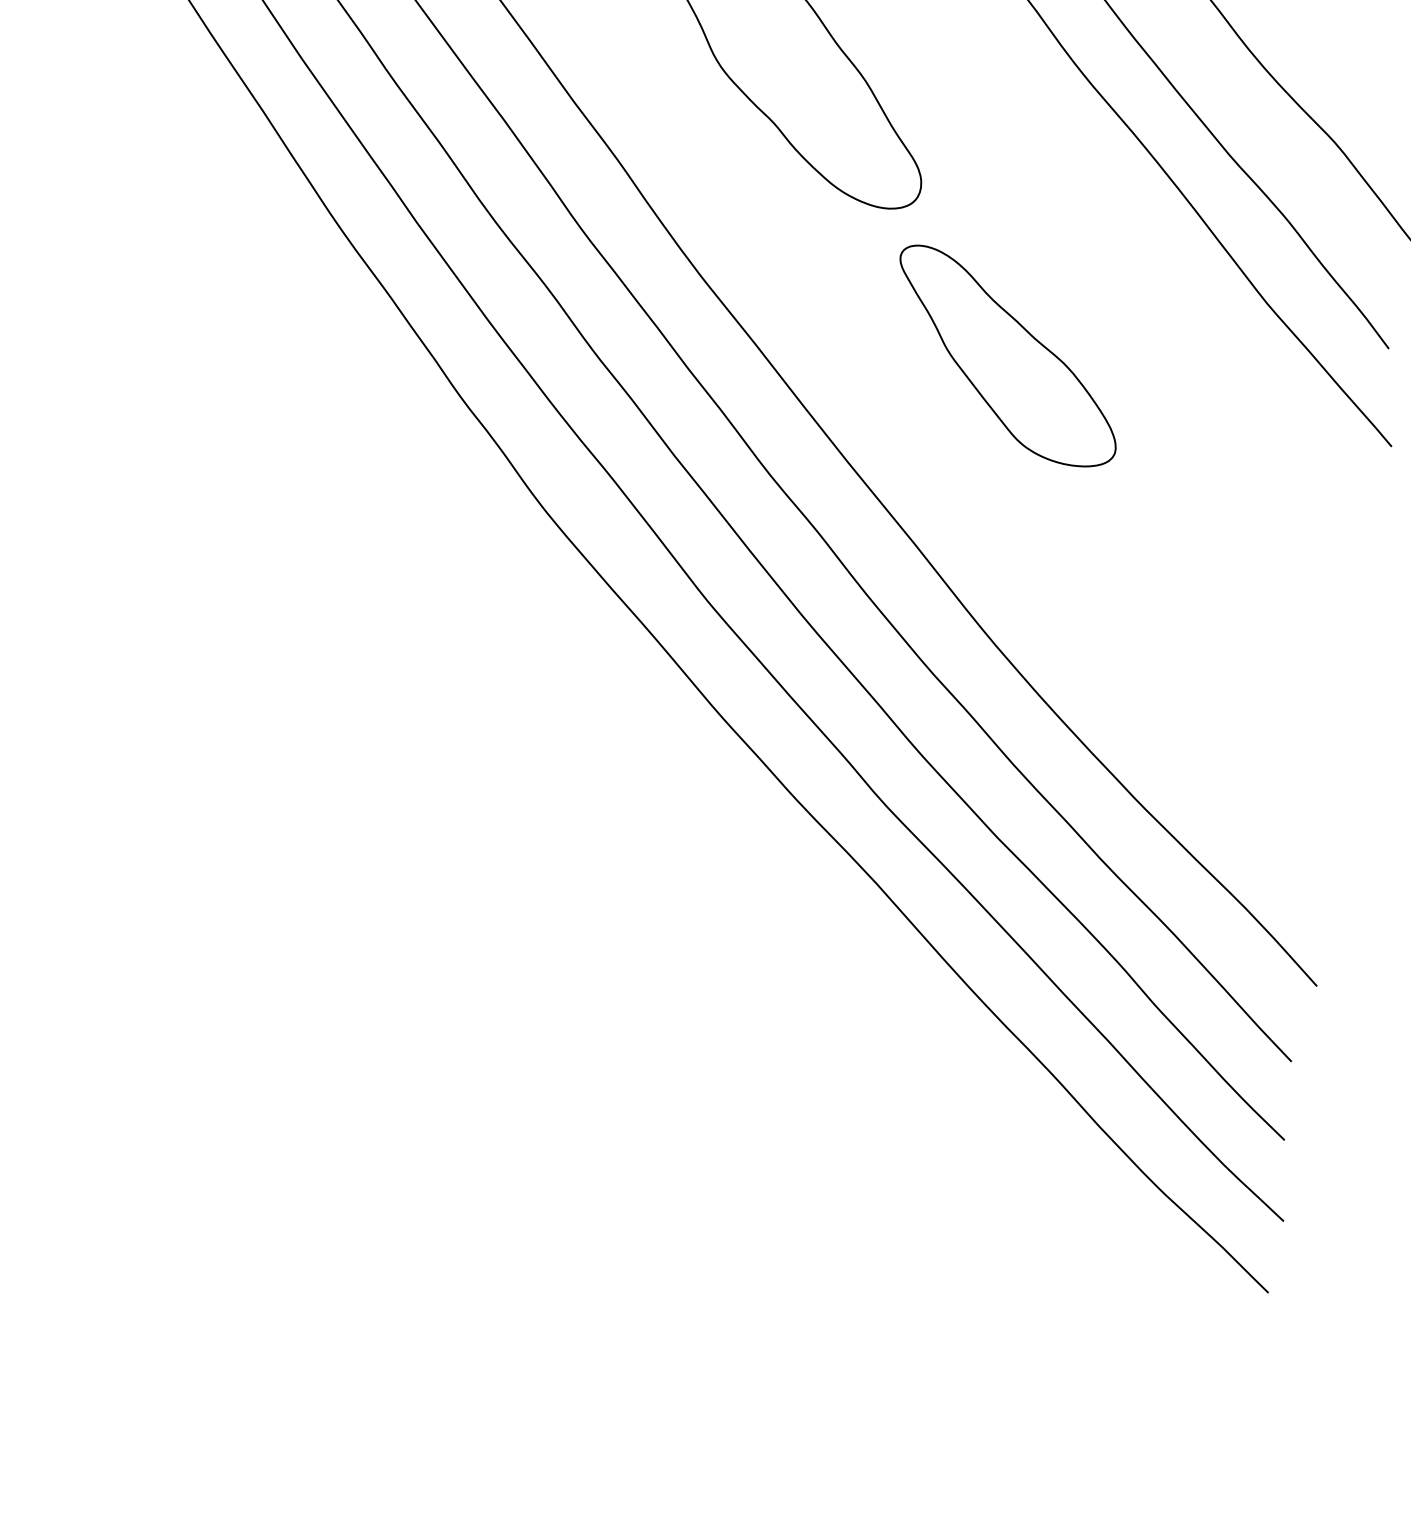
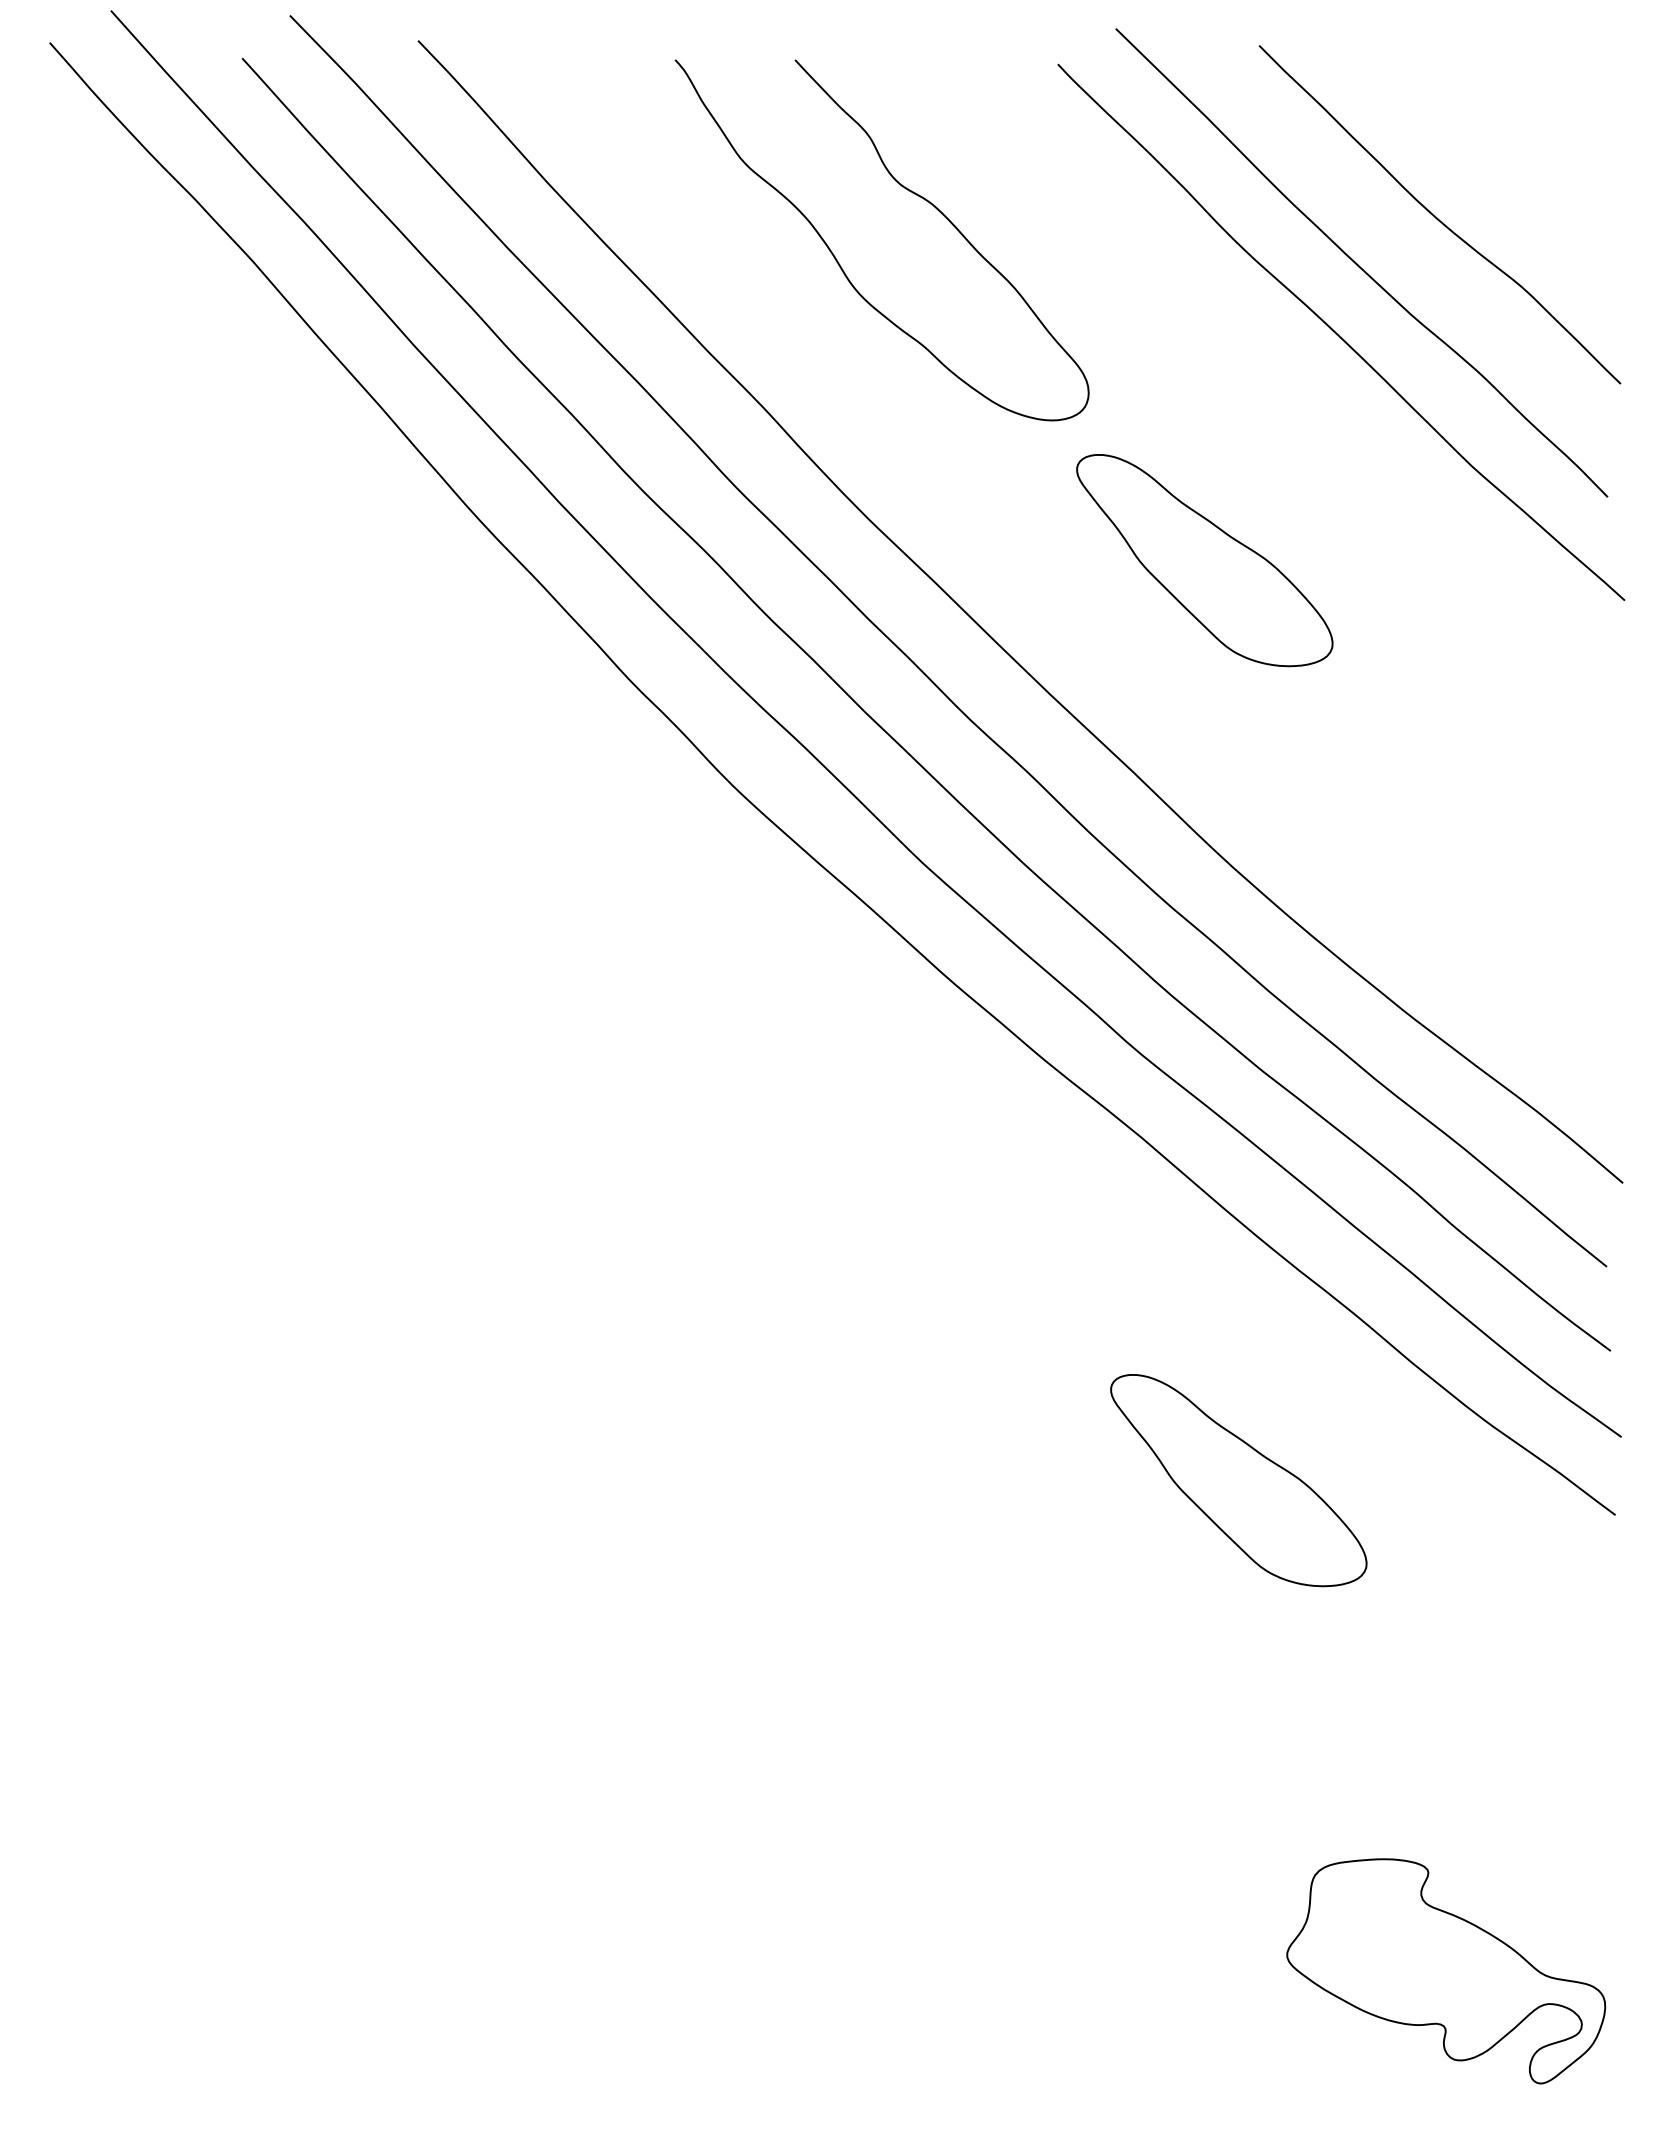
part: (923, 1213) -> (1238, 1480), added

